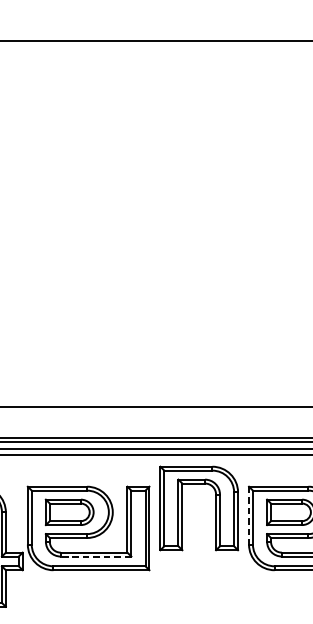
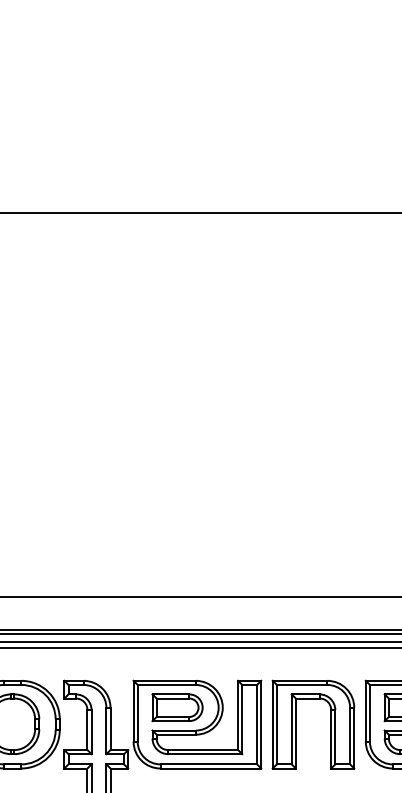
part: (183, 508) -> (296, 724), moved
line: (248, 515) -> (365, 711), dashed -> solid
line: (95, 556) -> (204, 754), dashed -> solid

